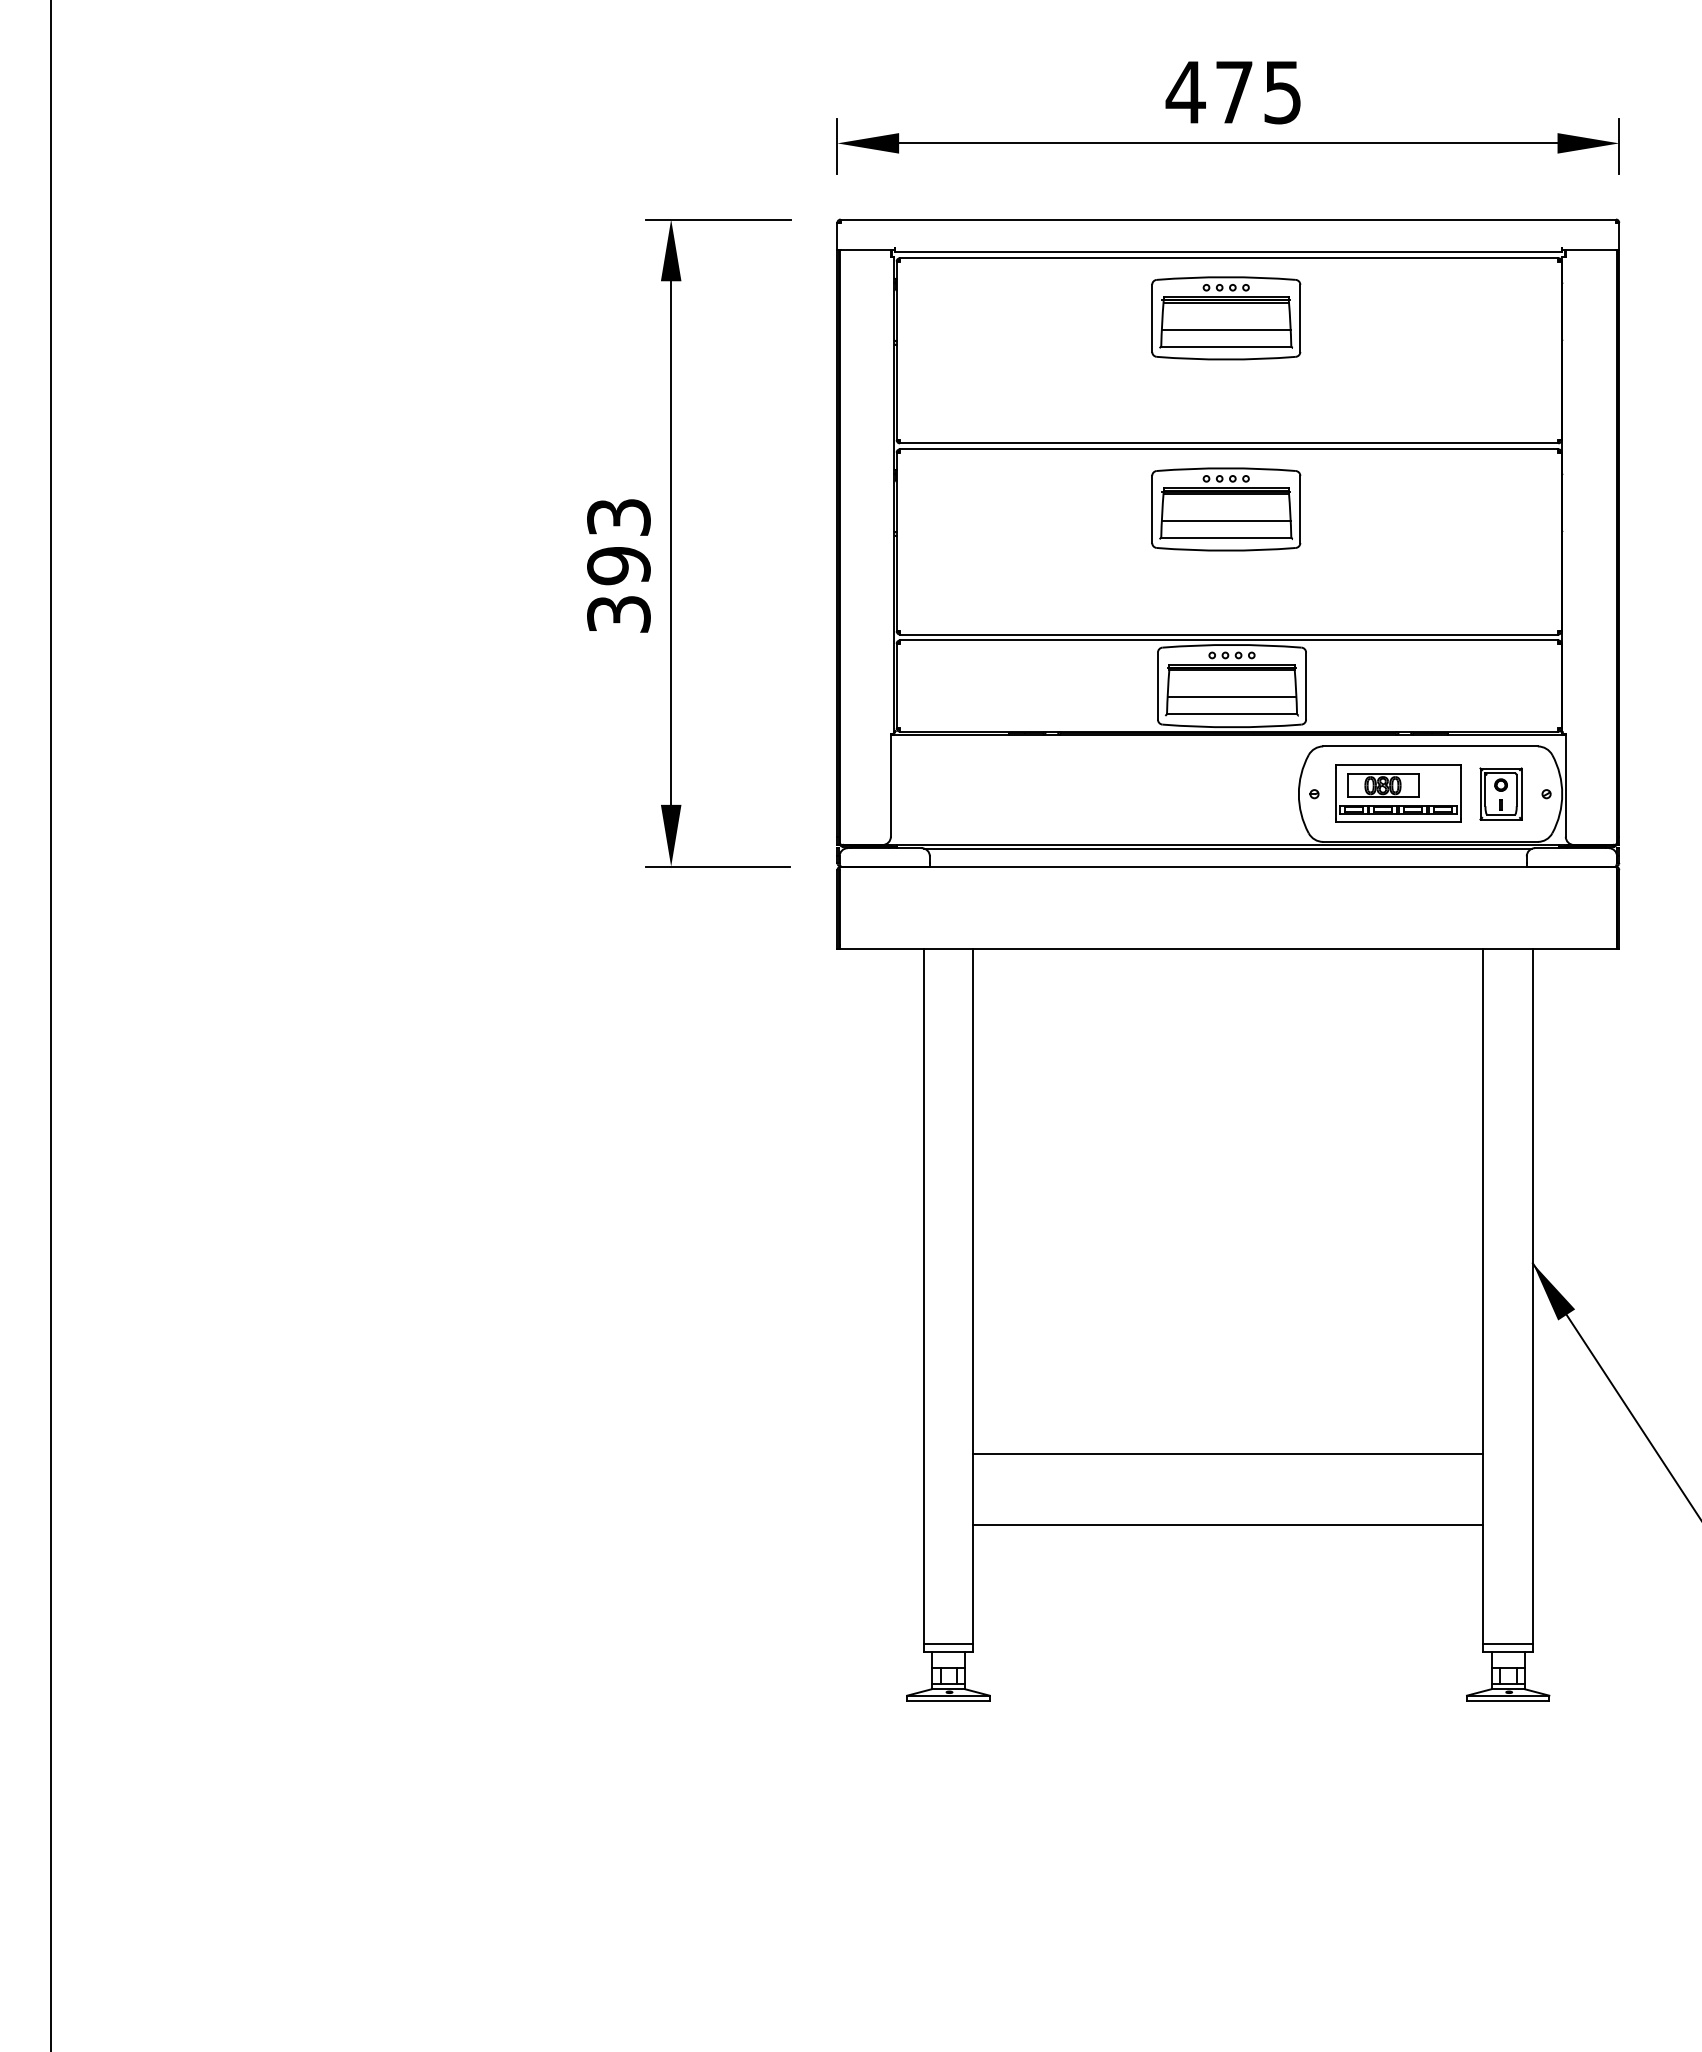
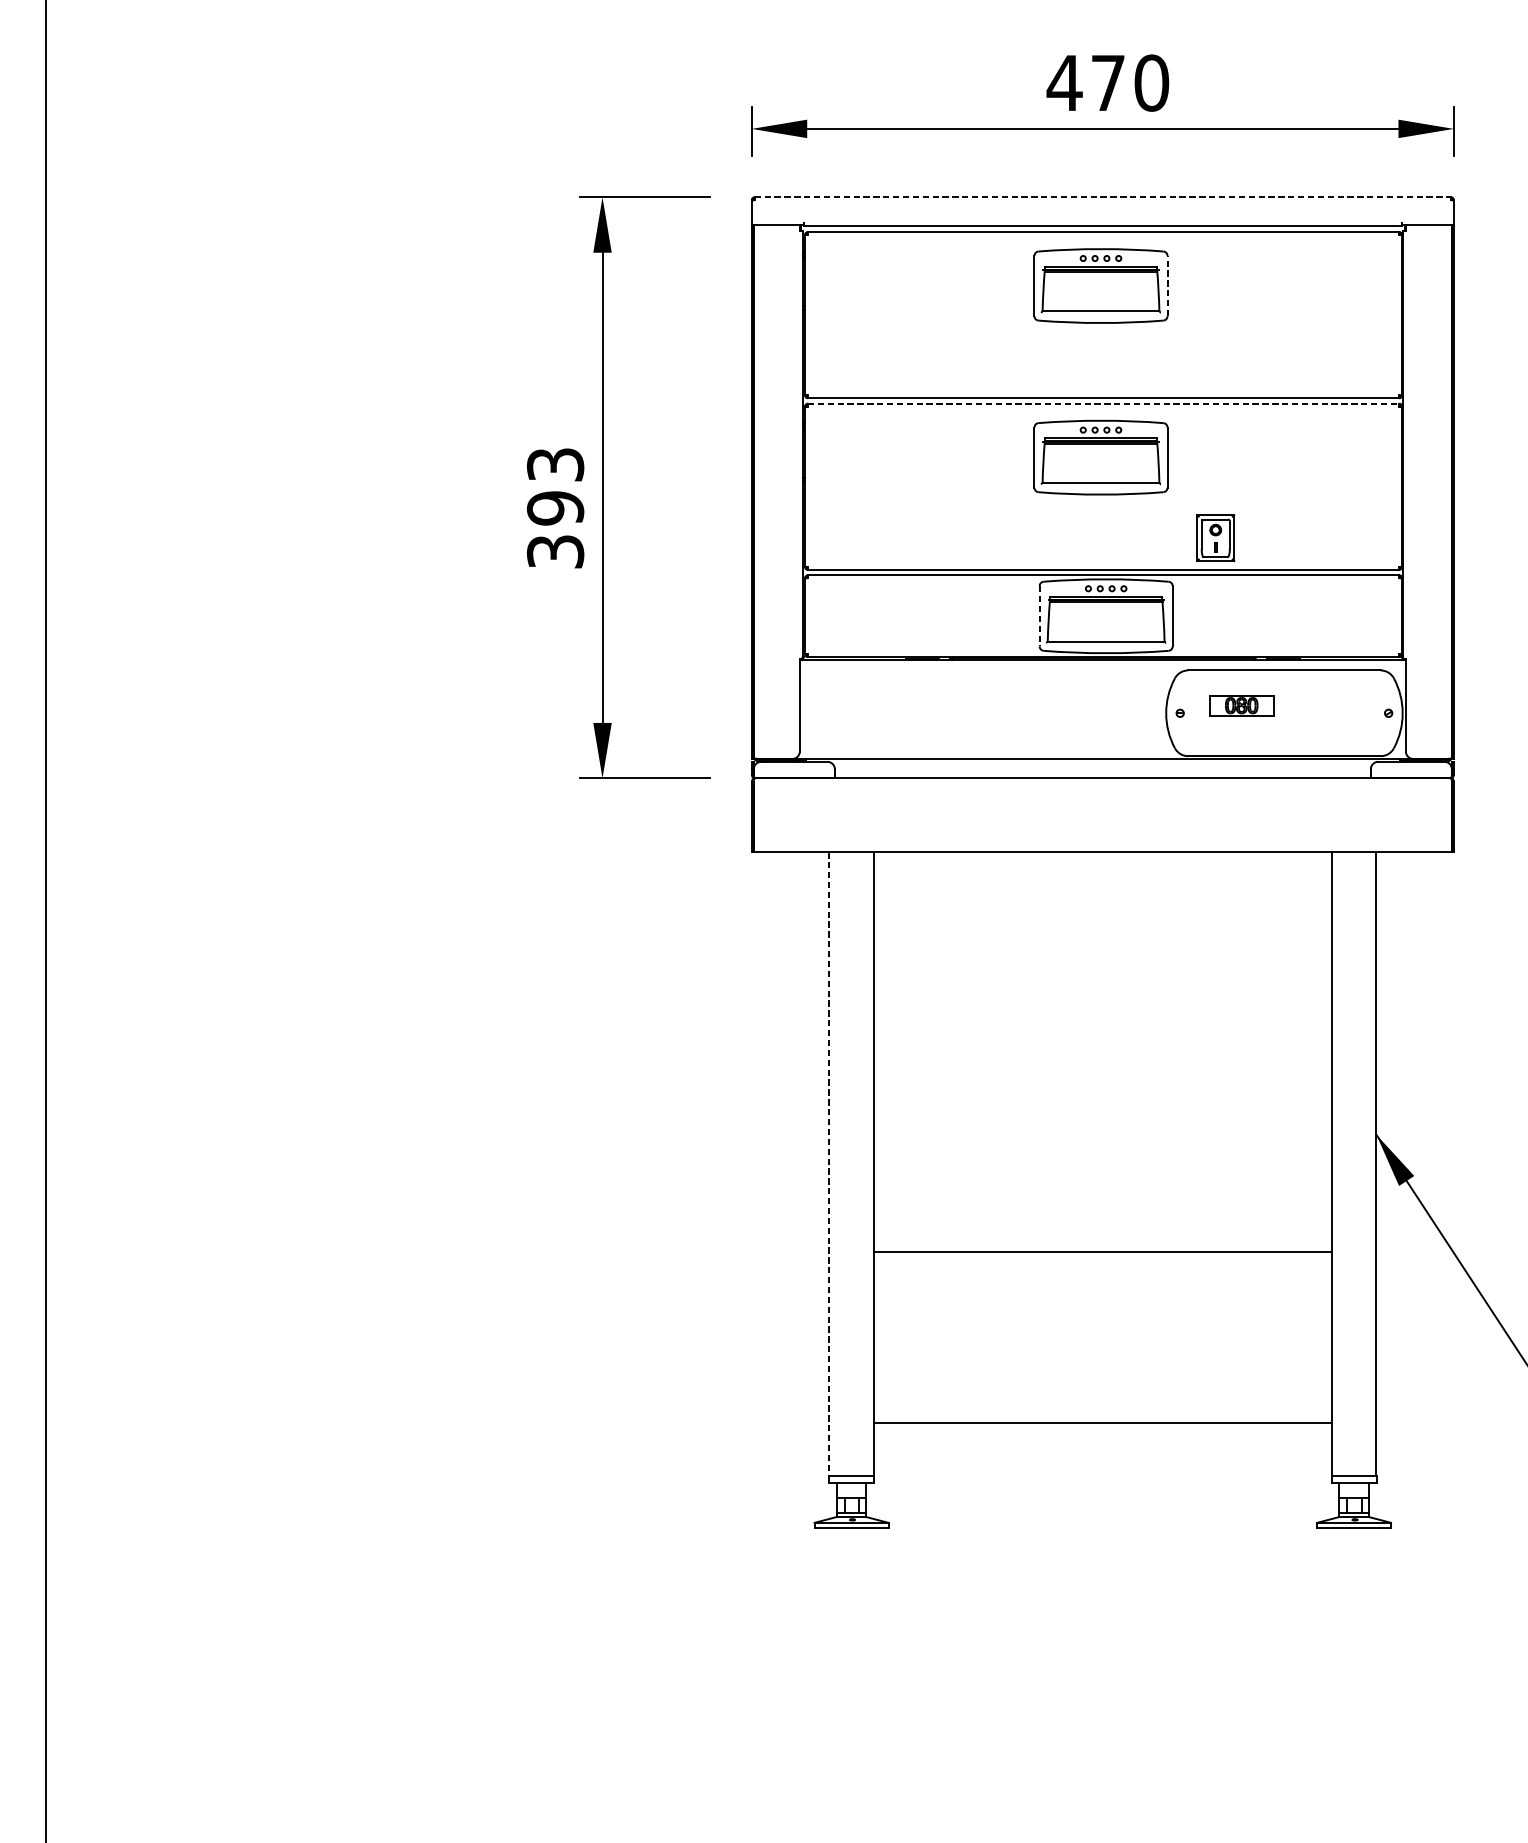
text: (1282, 92) -> (1151, 83), 475 -> 470
line: (1228, 219) -> (1102, 197), solid -> dashed
line: (1300, 318) -> (1167, 286), solid -> dashed
line: (1225, 329) -> (1100, 296), removed
line: (1229, 449) -> (1103, 403), solid -> dashed
line: (1225, 520) -> (1100, 467), removed
line: (1157, 686) -> (1039, 616), solid -> dashed
line: (1231, 697) -> (1105, 626), removed
part: (1398, 793) -> (1255, 712), removed
part: (1500, 793) -> (1215, 537), moved
line: (1228, 848) -> (1102, 762), removed
line: (923, 1296) -> (829, 1164), solid -> dashed
line: (1228, 1454) -> (1102, 1252), moved
line: (1228, 1525) -> (1102, 1423), moved

